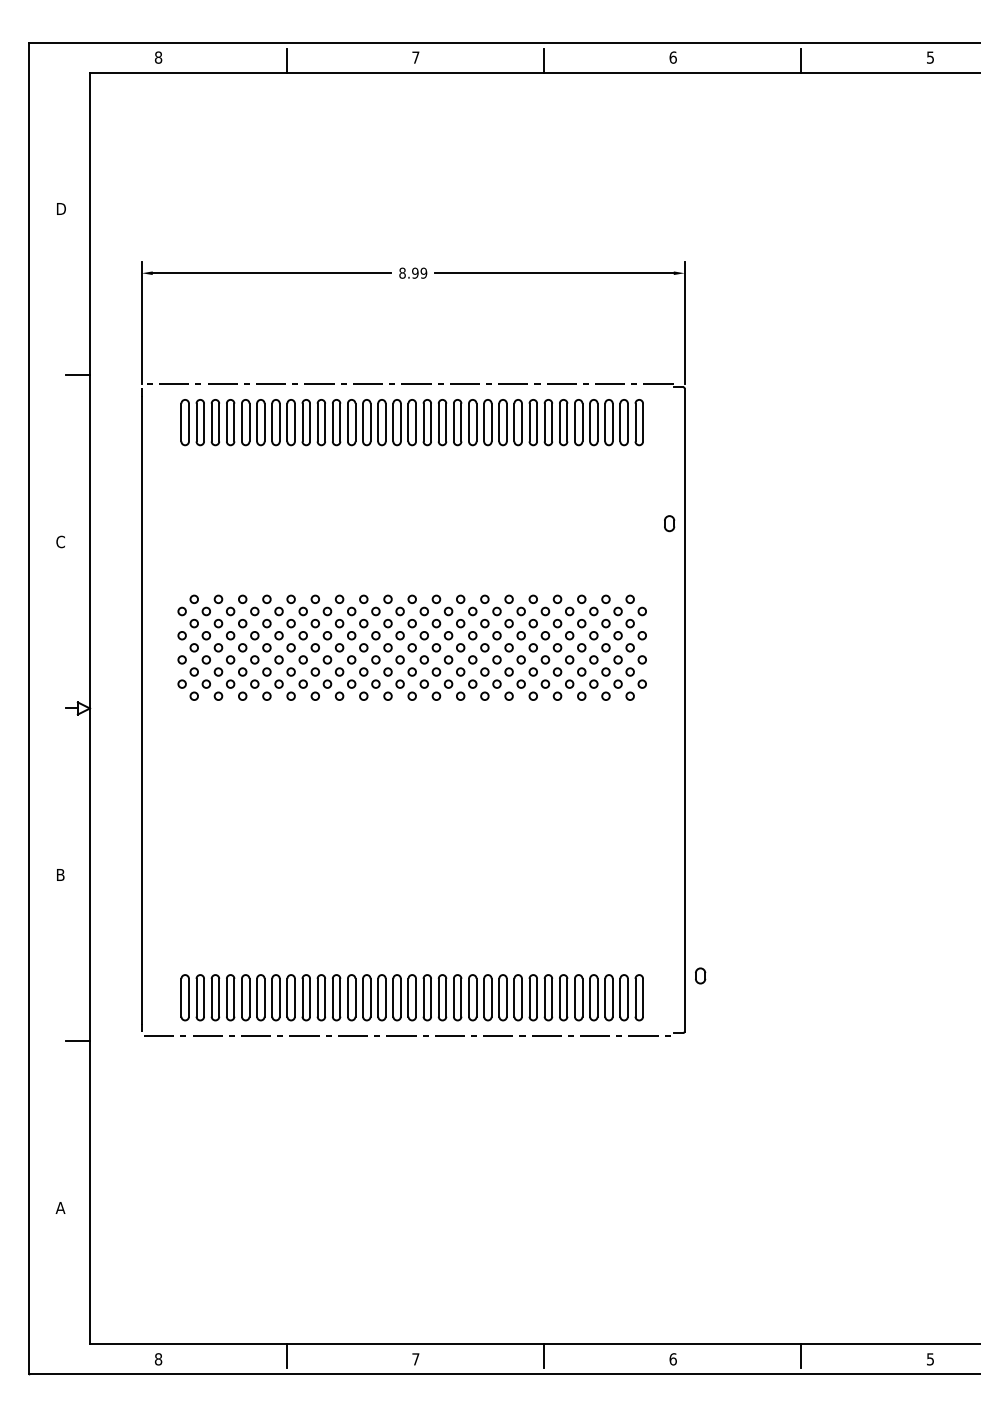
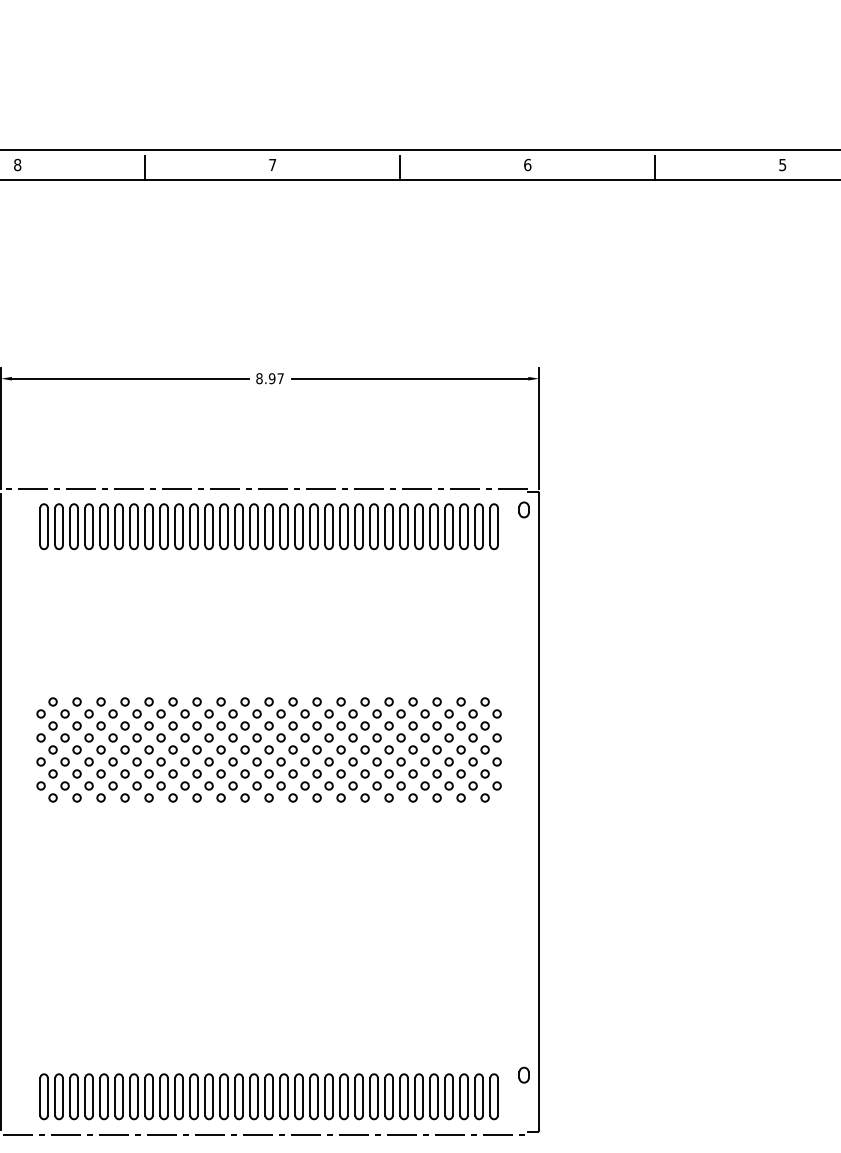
text: (423, 272) -> (280, 377), 8.99 -> 8.97
part: (669, 523) -> (524, 509), moved
part: (700, 975) -> (524, 1074), moved

